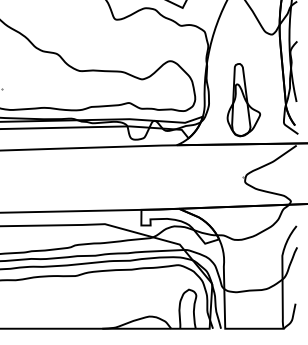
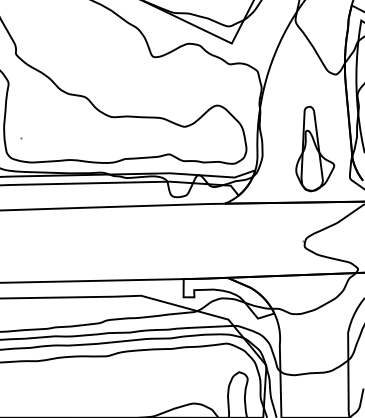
part: (244, 99) -> (315, 148), moved

